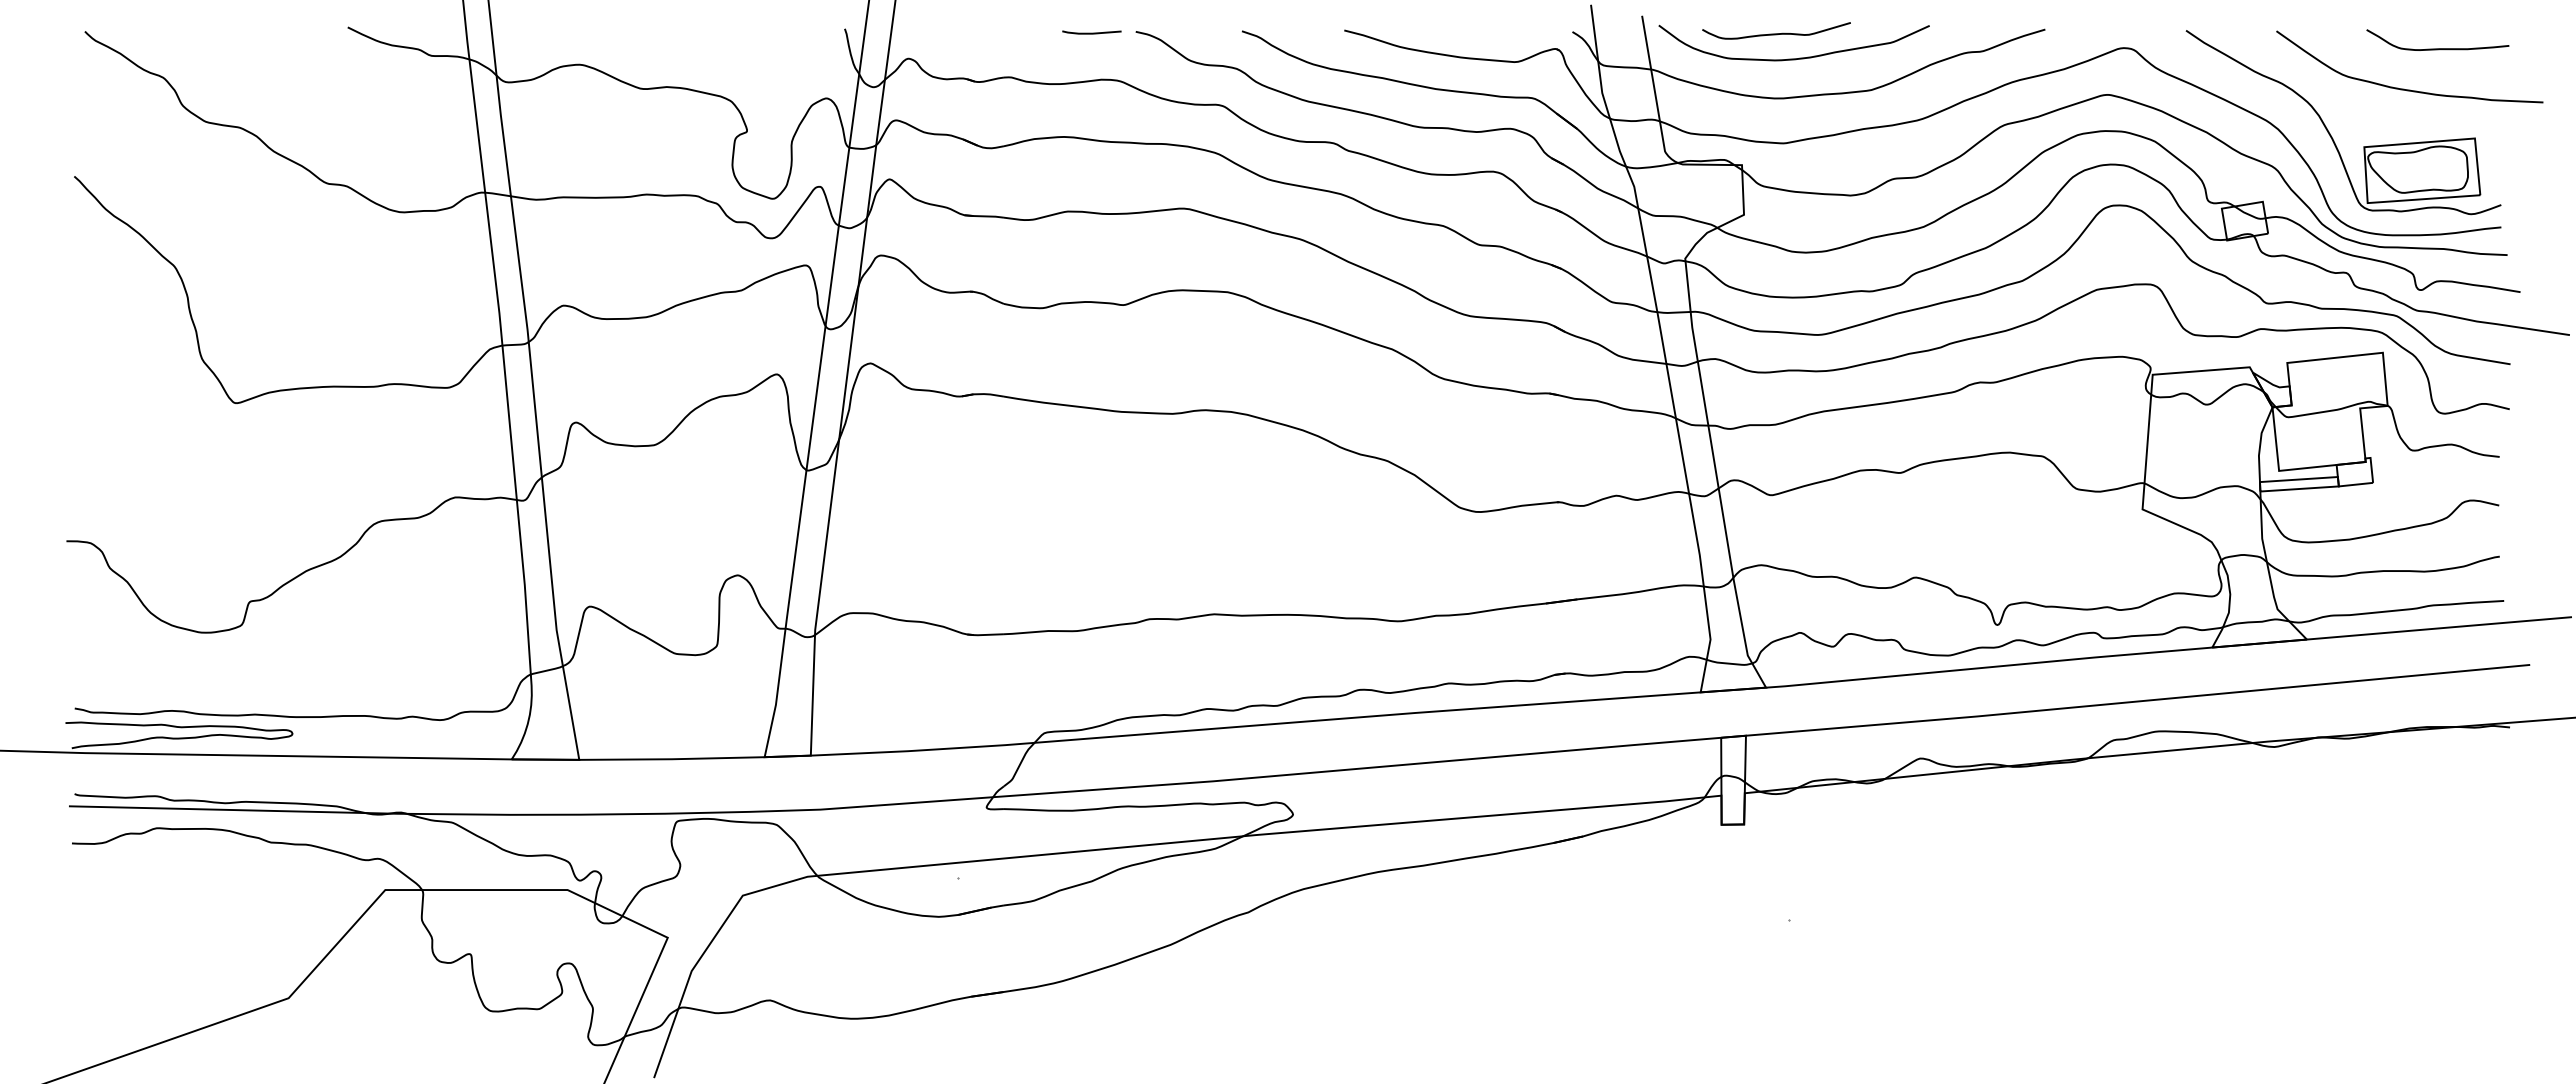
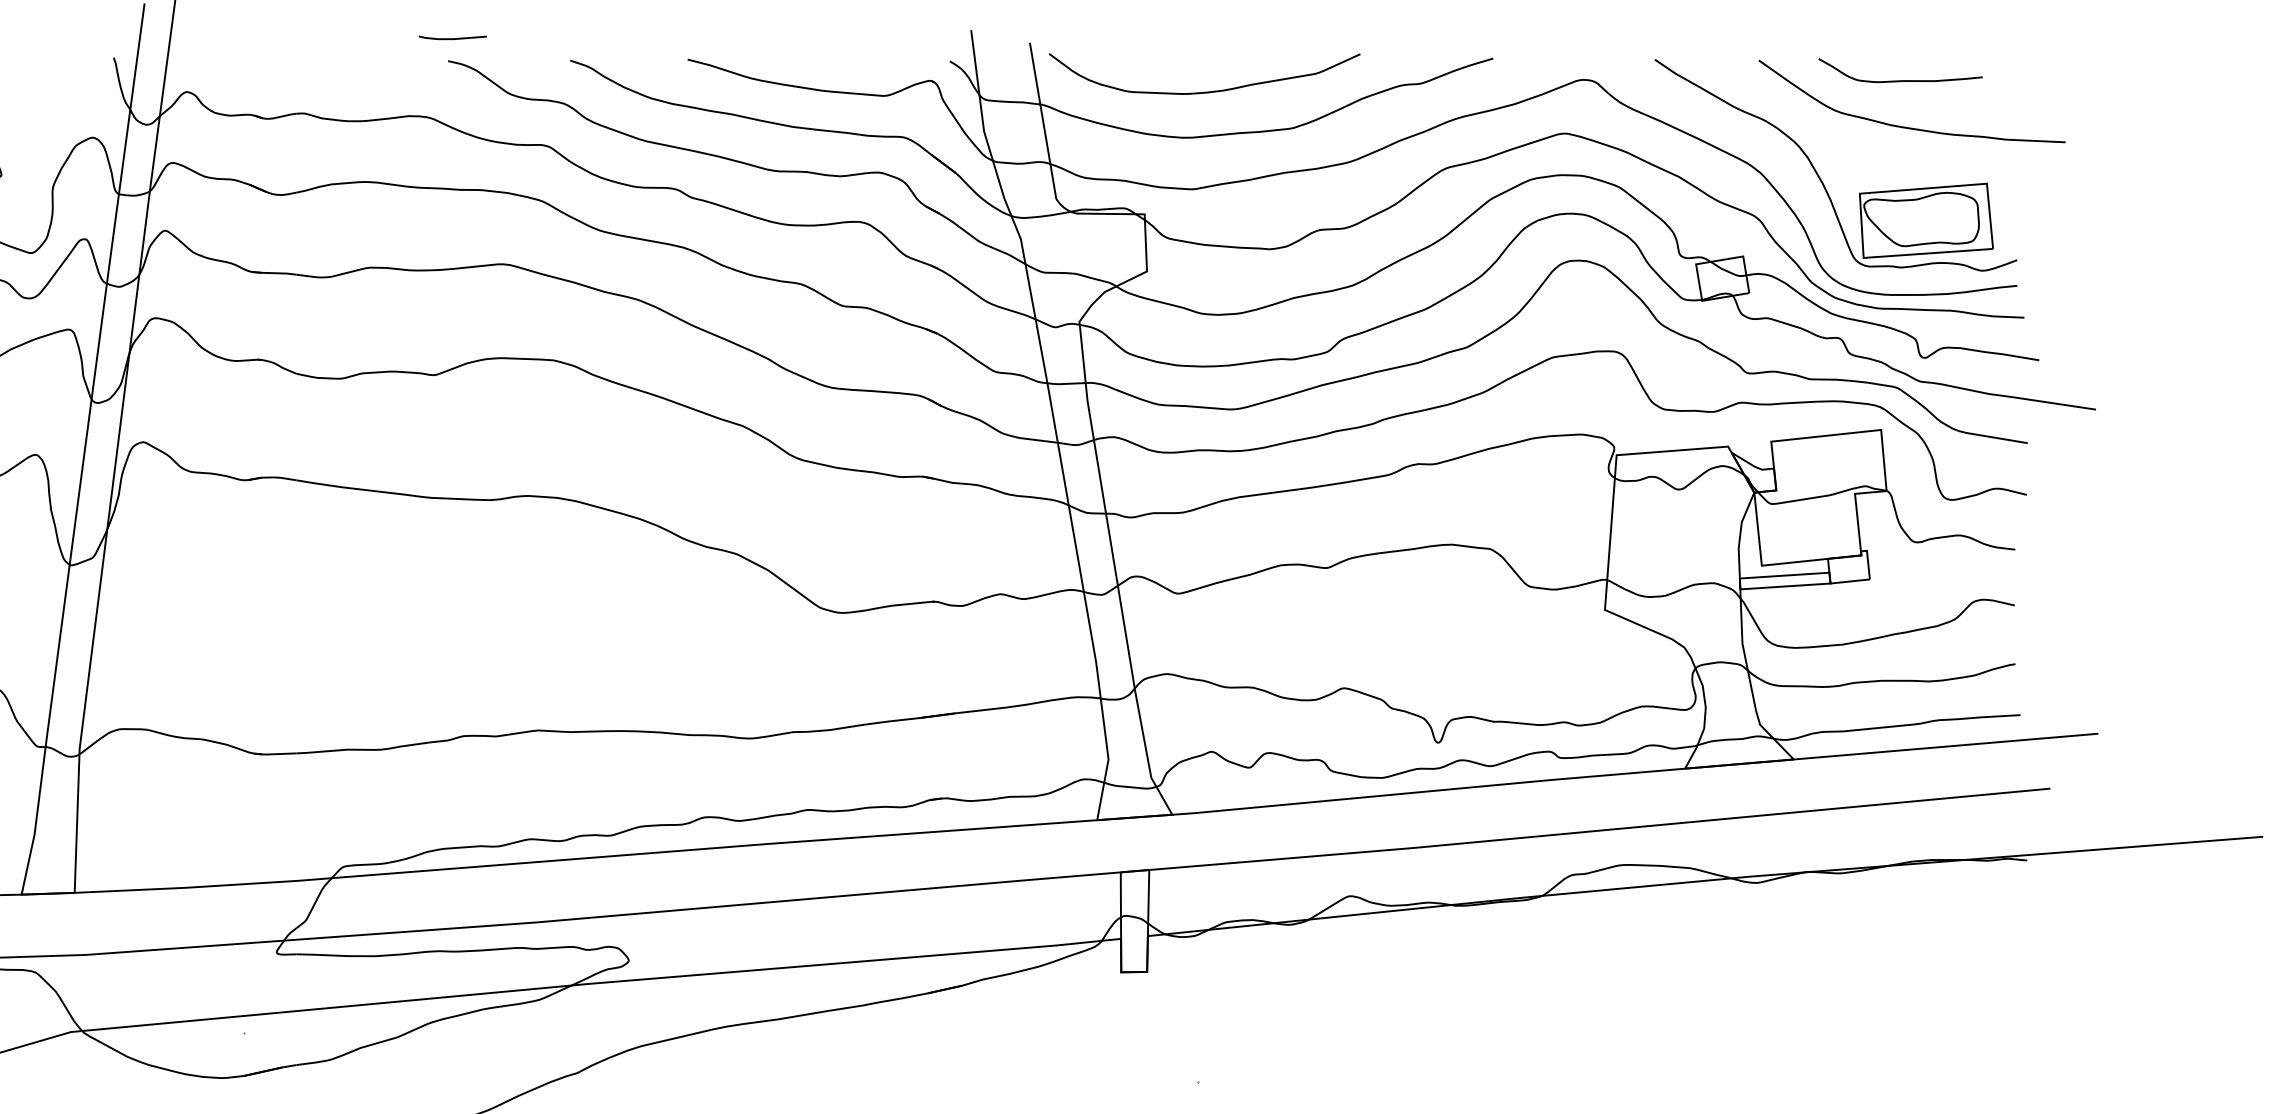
line: (1091, 32) -> (452, 37), moved
curve: (1776, 33) -> (1184, 63), removed
curve: (2437, 48) -> (1900, 80), moved

